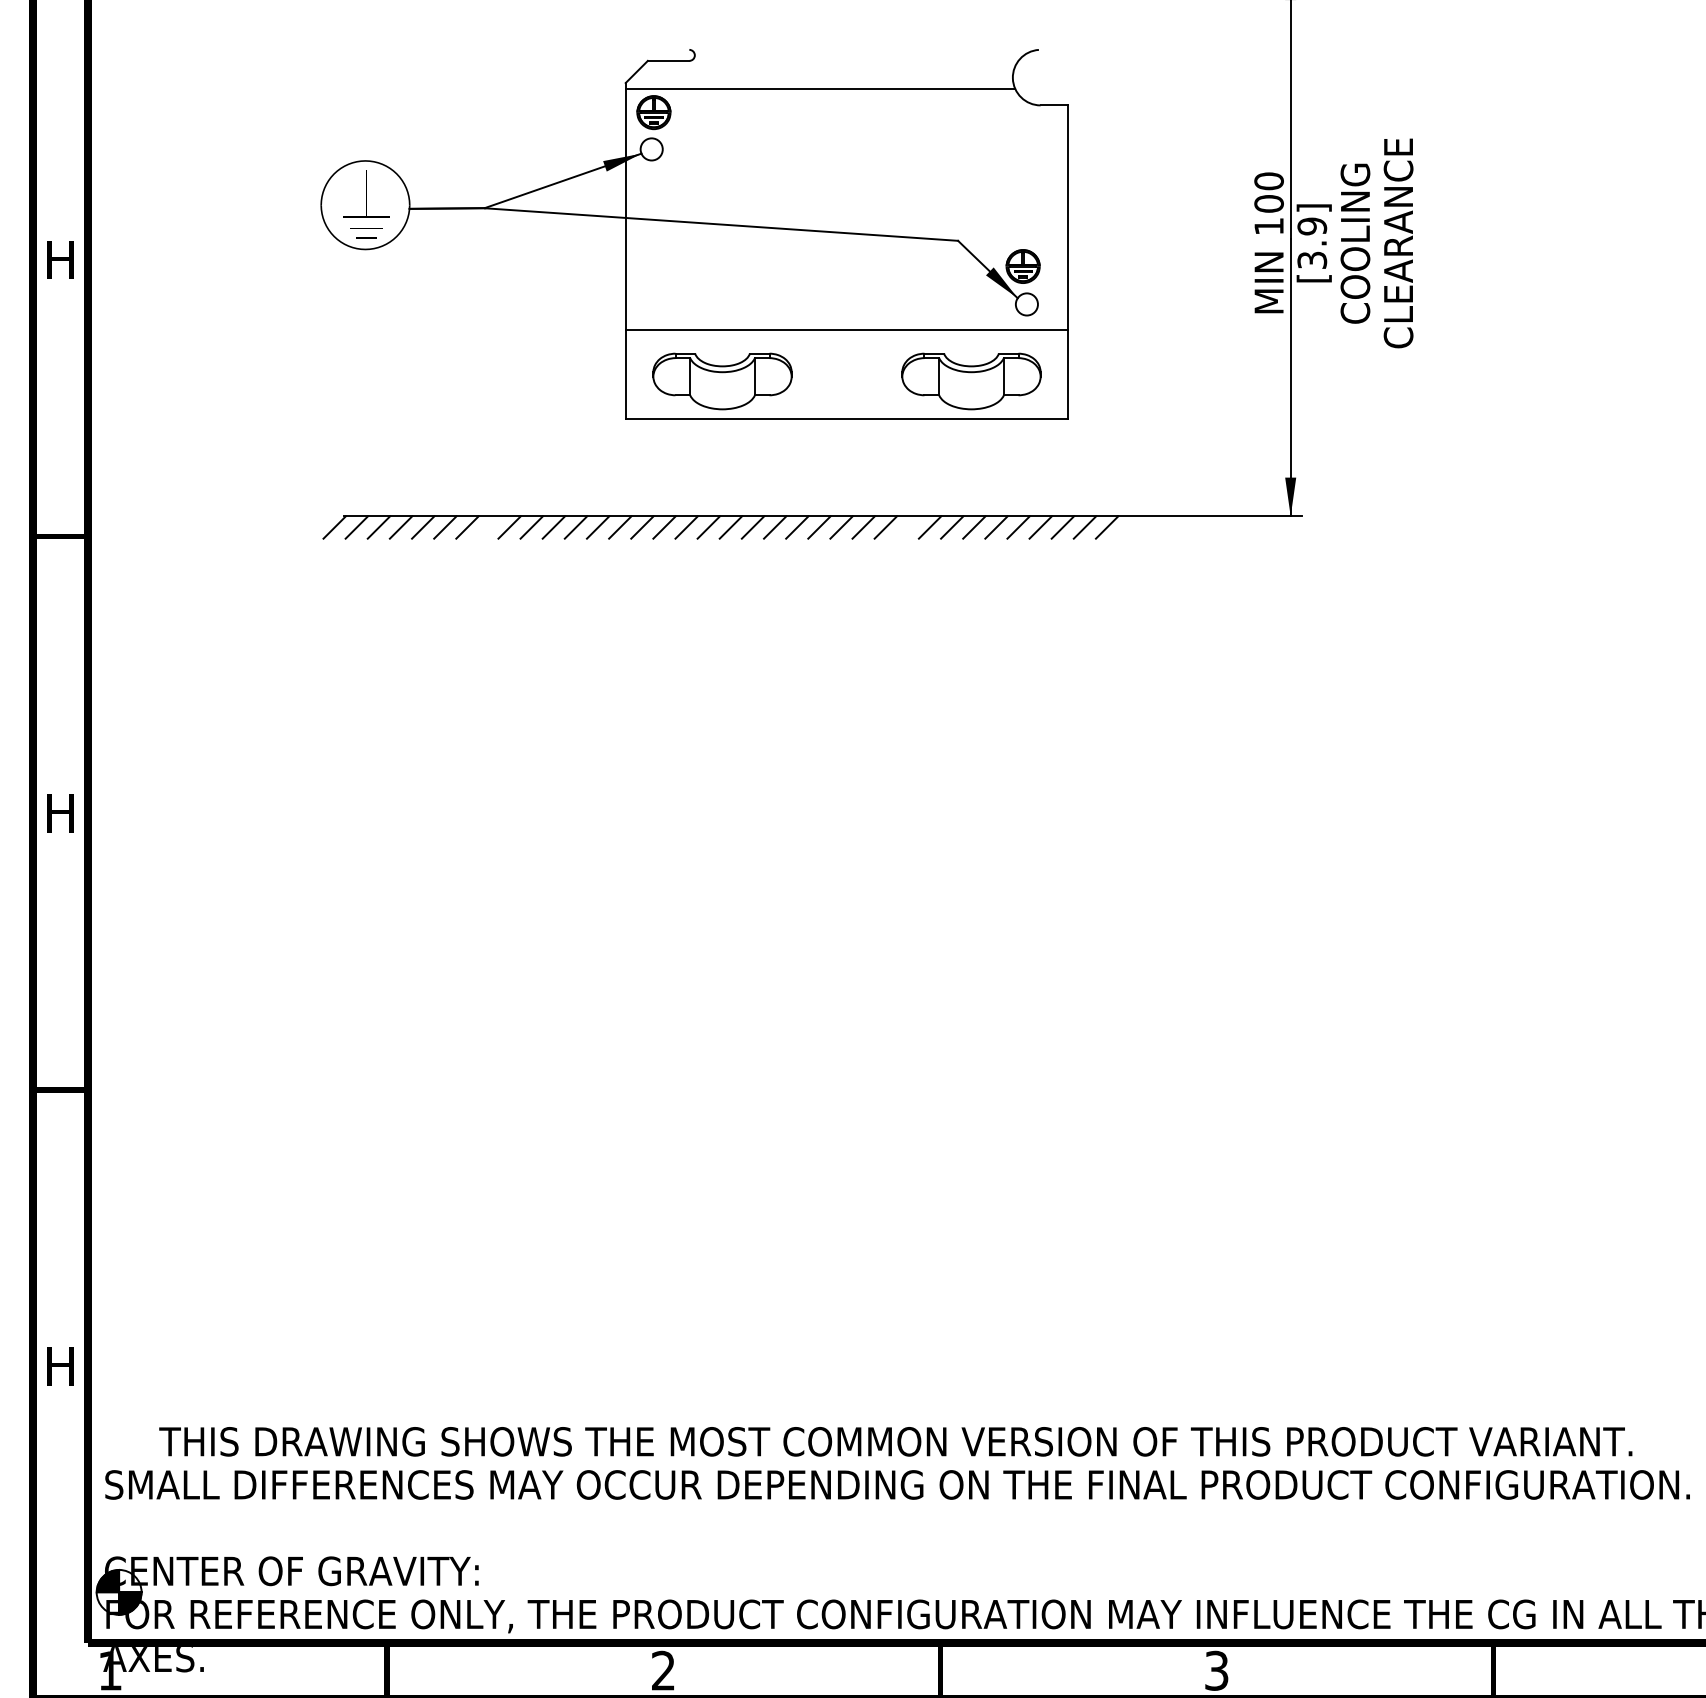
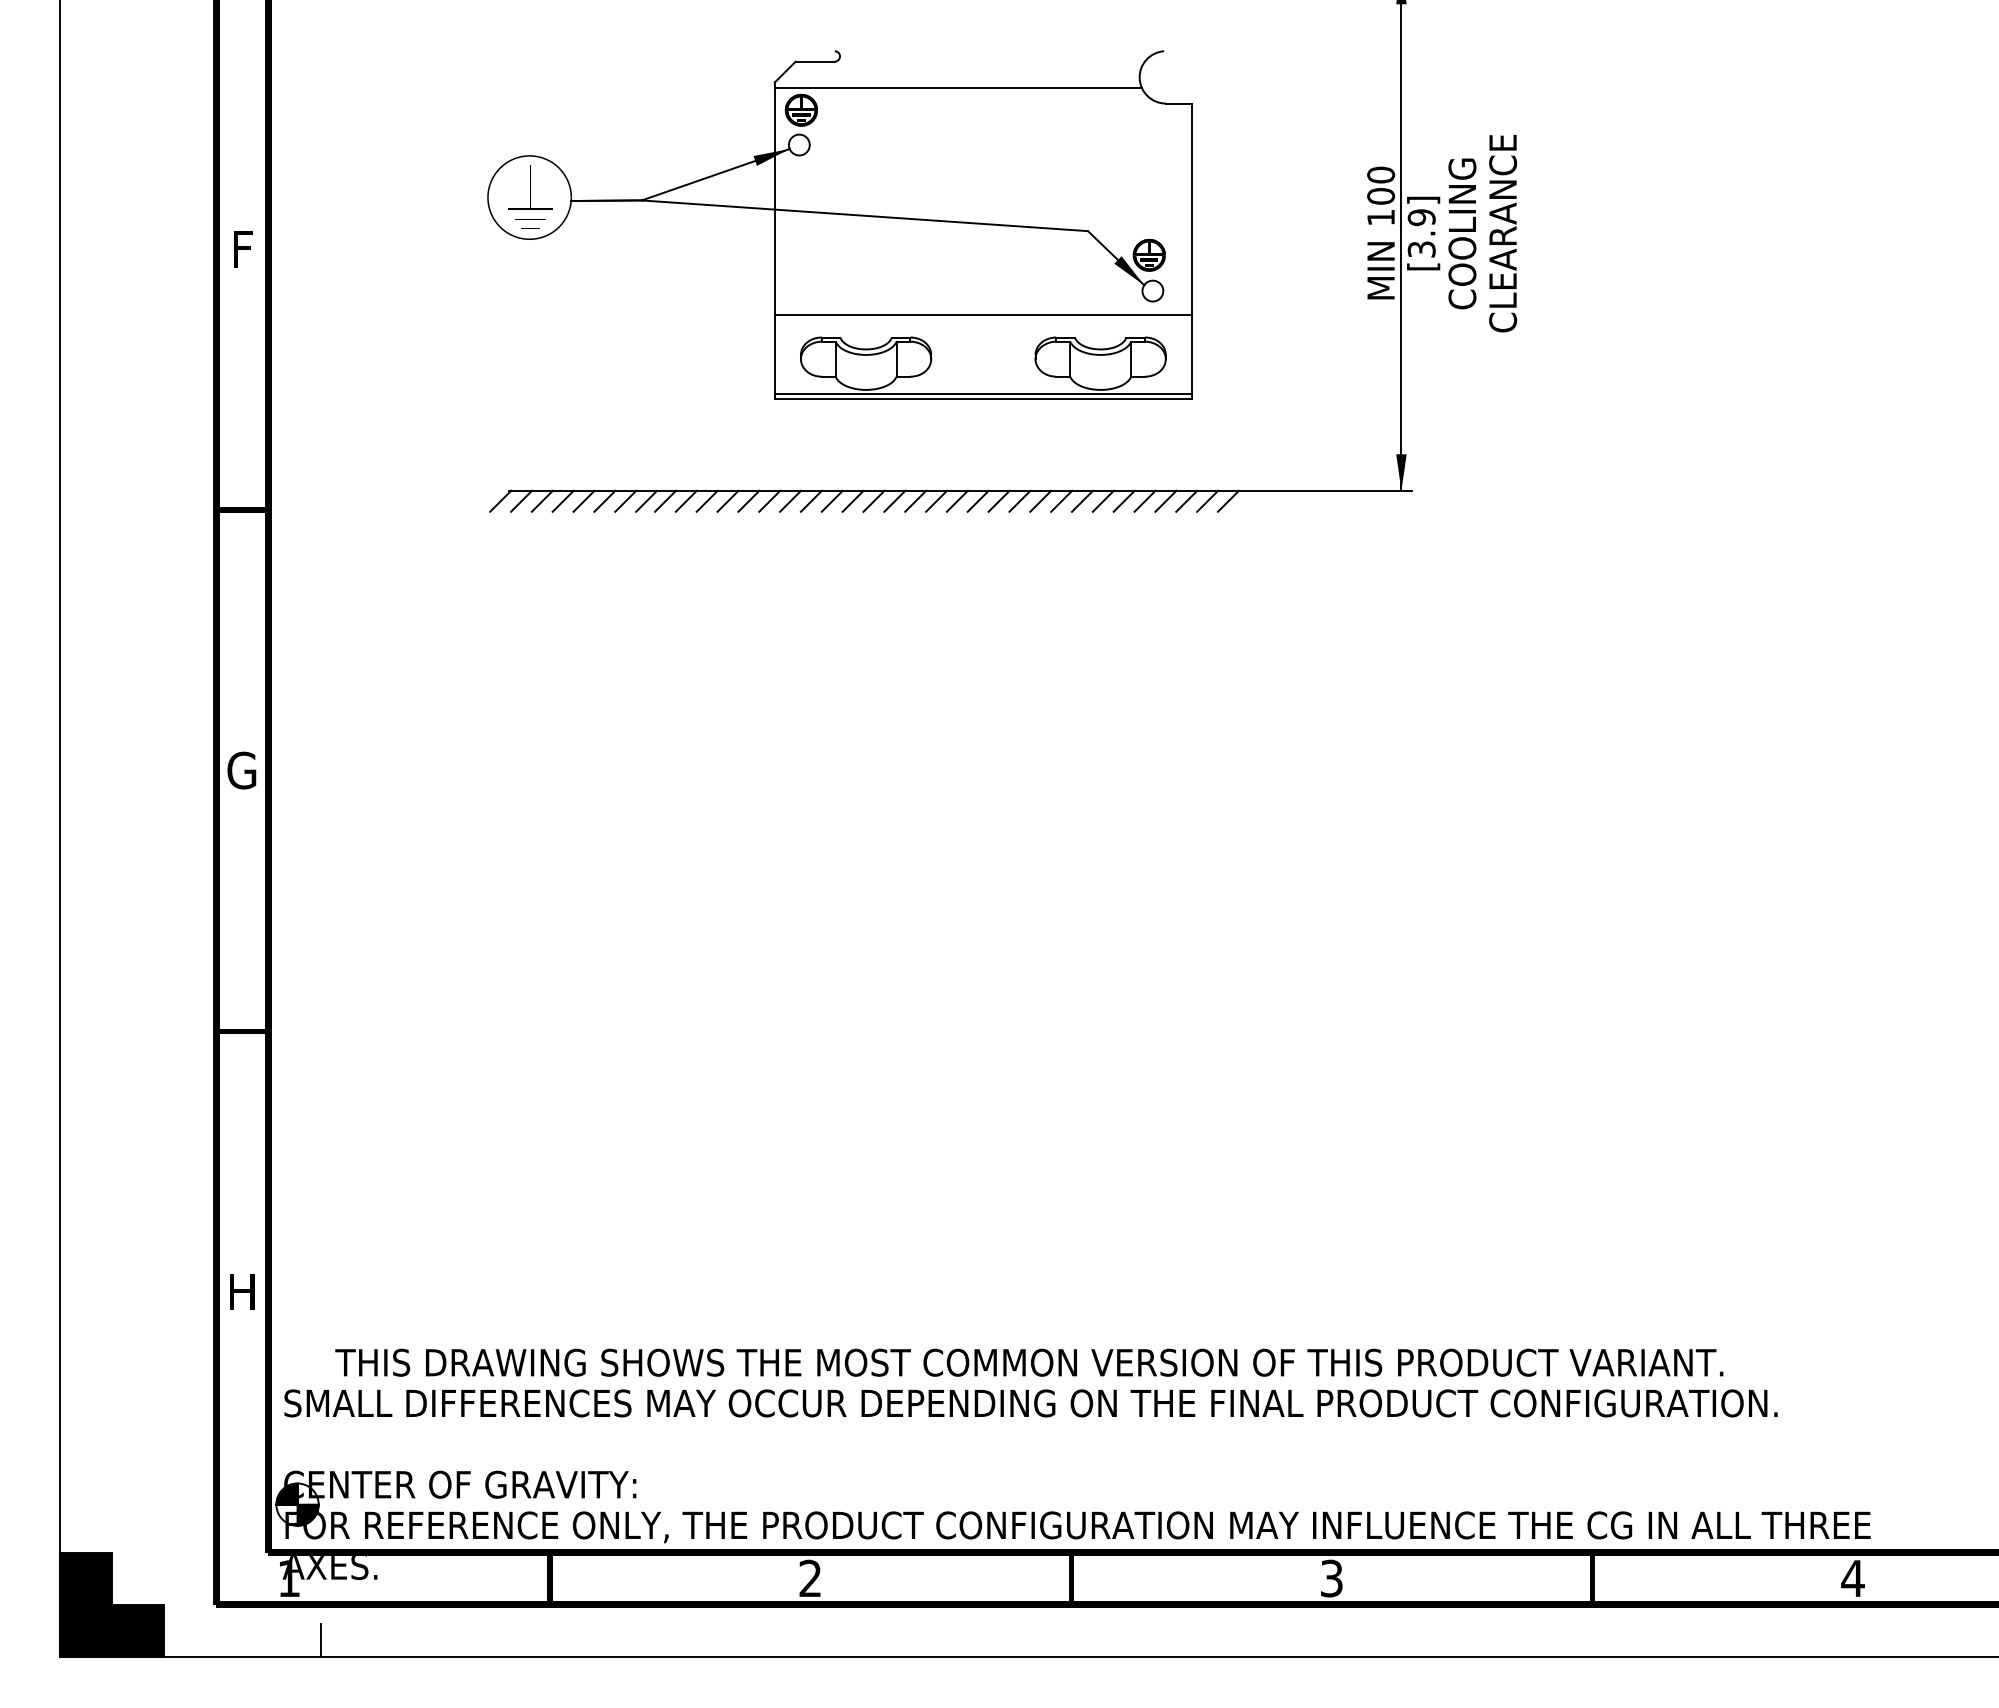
text: (60, 260) -> (242, 249), H -> F
line: (846, 414) -> (982, 394), added
line: (489, 526) -> (646, 500), added
line: (907, 526) -> (1040, 500), added
text: (59, 813) -> (241, 770), H -> G

